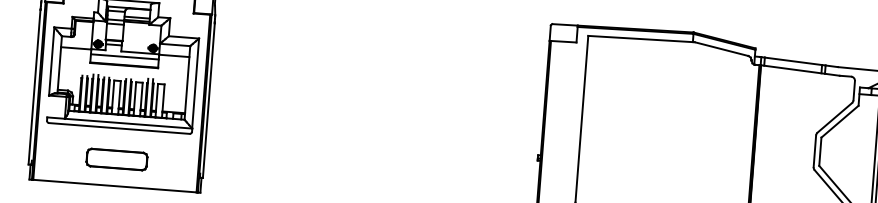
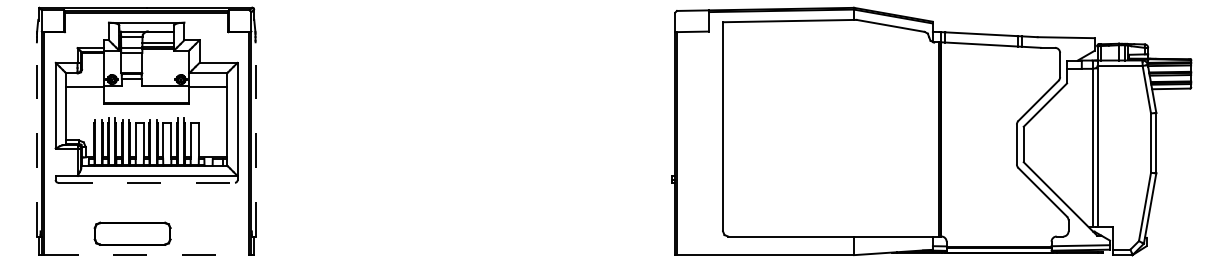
line: (124, 56) -> (146, 92), removed
line: (34, 86) -> (36, 138), solid -> dashed
line: (208, 99) -> (255, 138), solid -> dashed
line: (120, 128) -> (147, 182), solid -> dashed
part: (116, 159) -> (132, 233), moved
line: (115, 186) -> (147, 255), solid -> dashed

